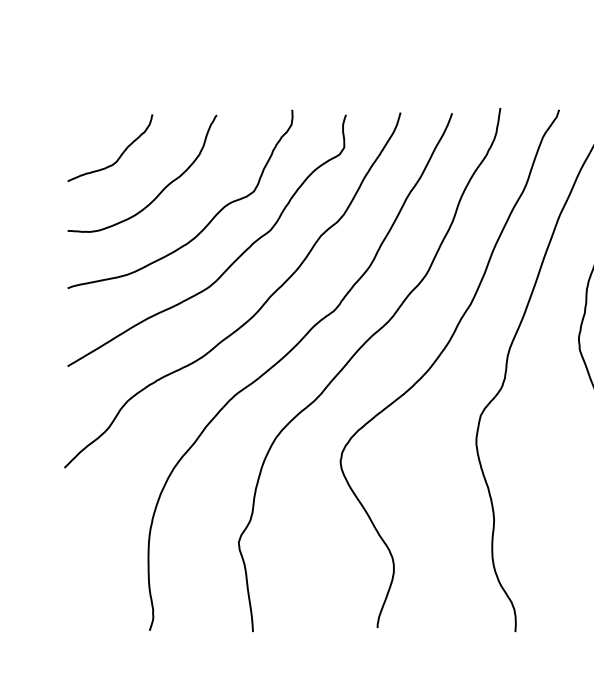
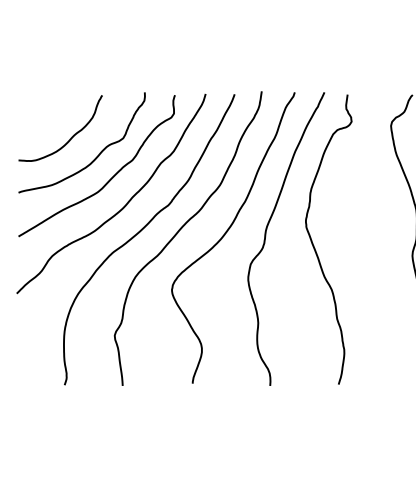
curve: (119, 154) -> (47, 117), removed

